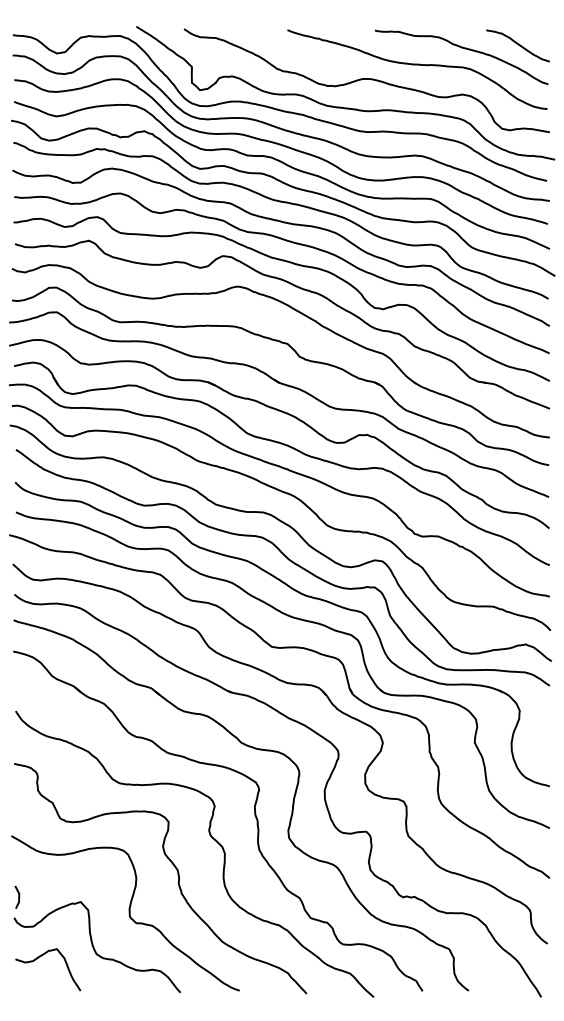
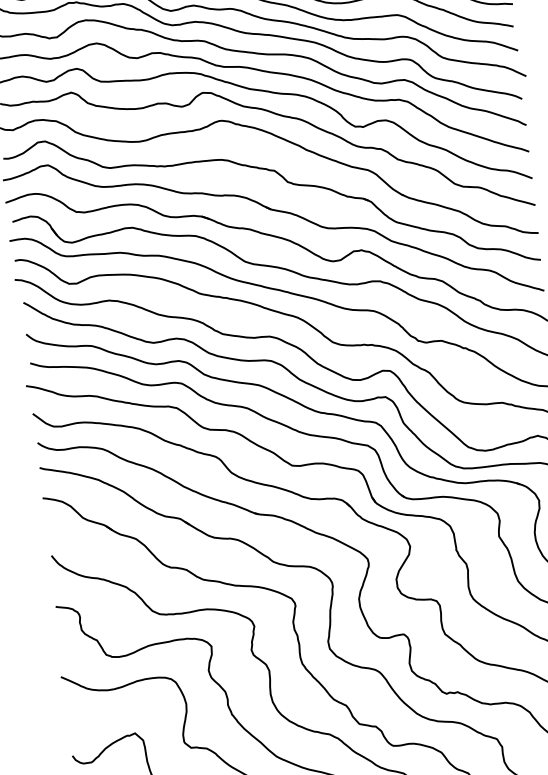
curve: (18, 896) -> (74, 734), removed

